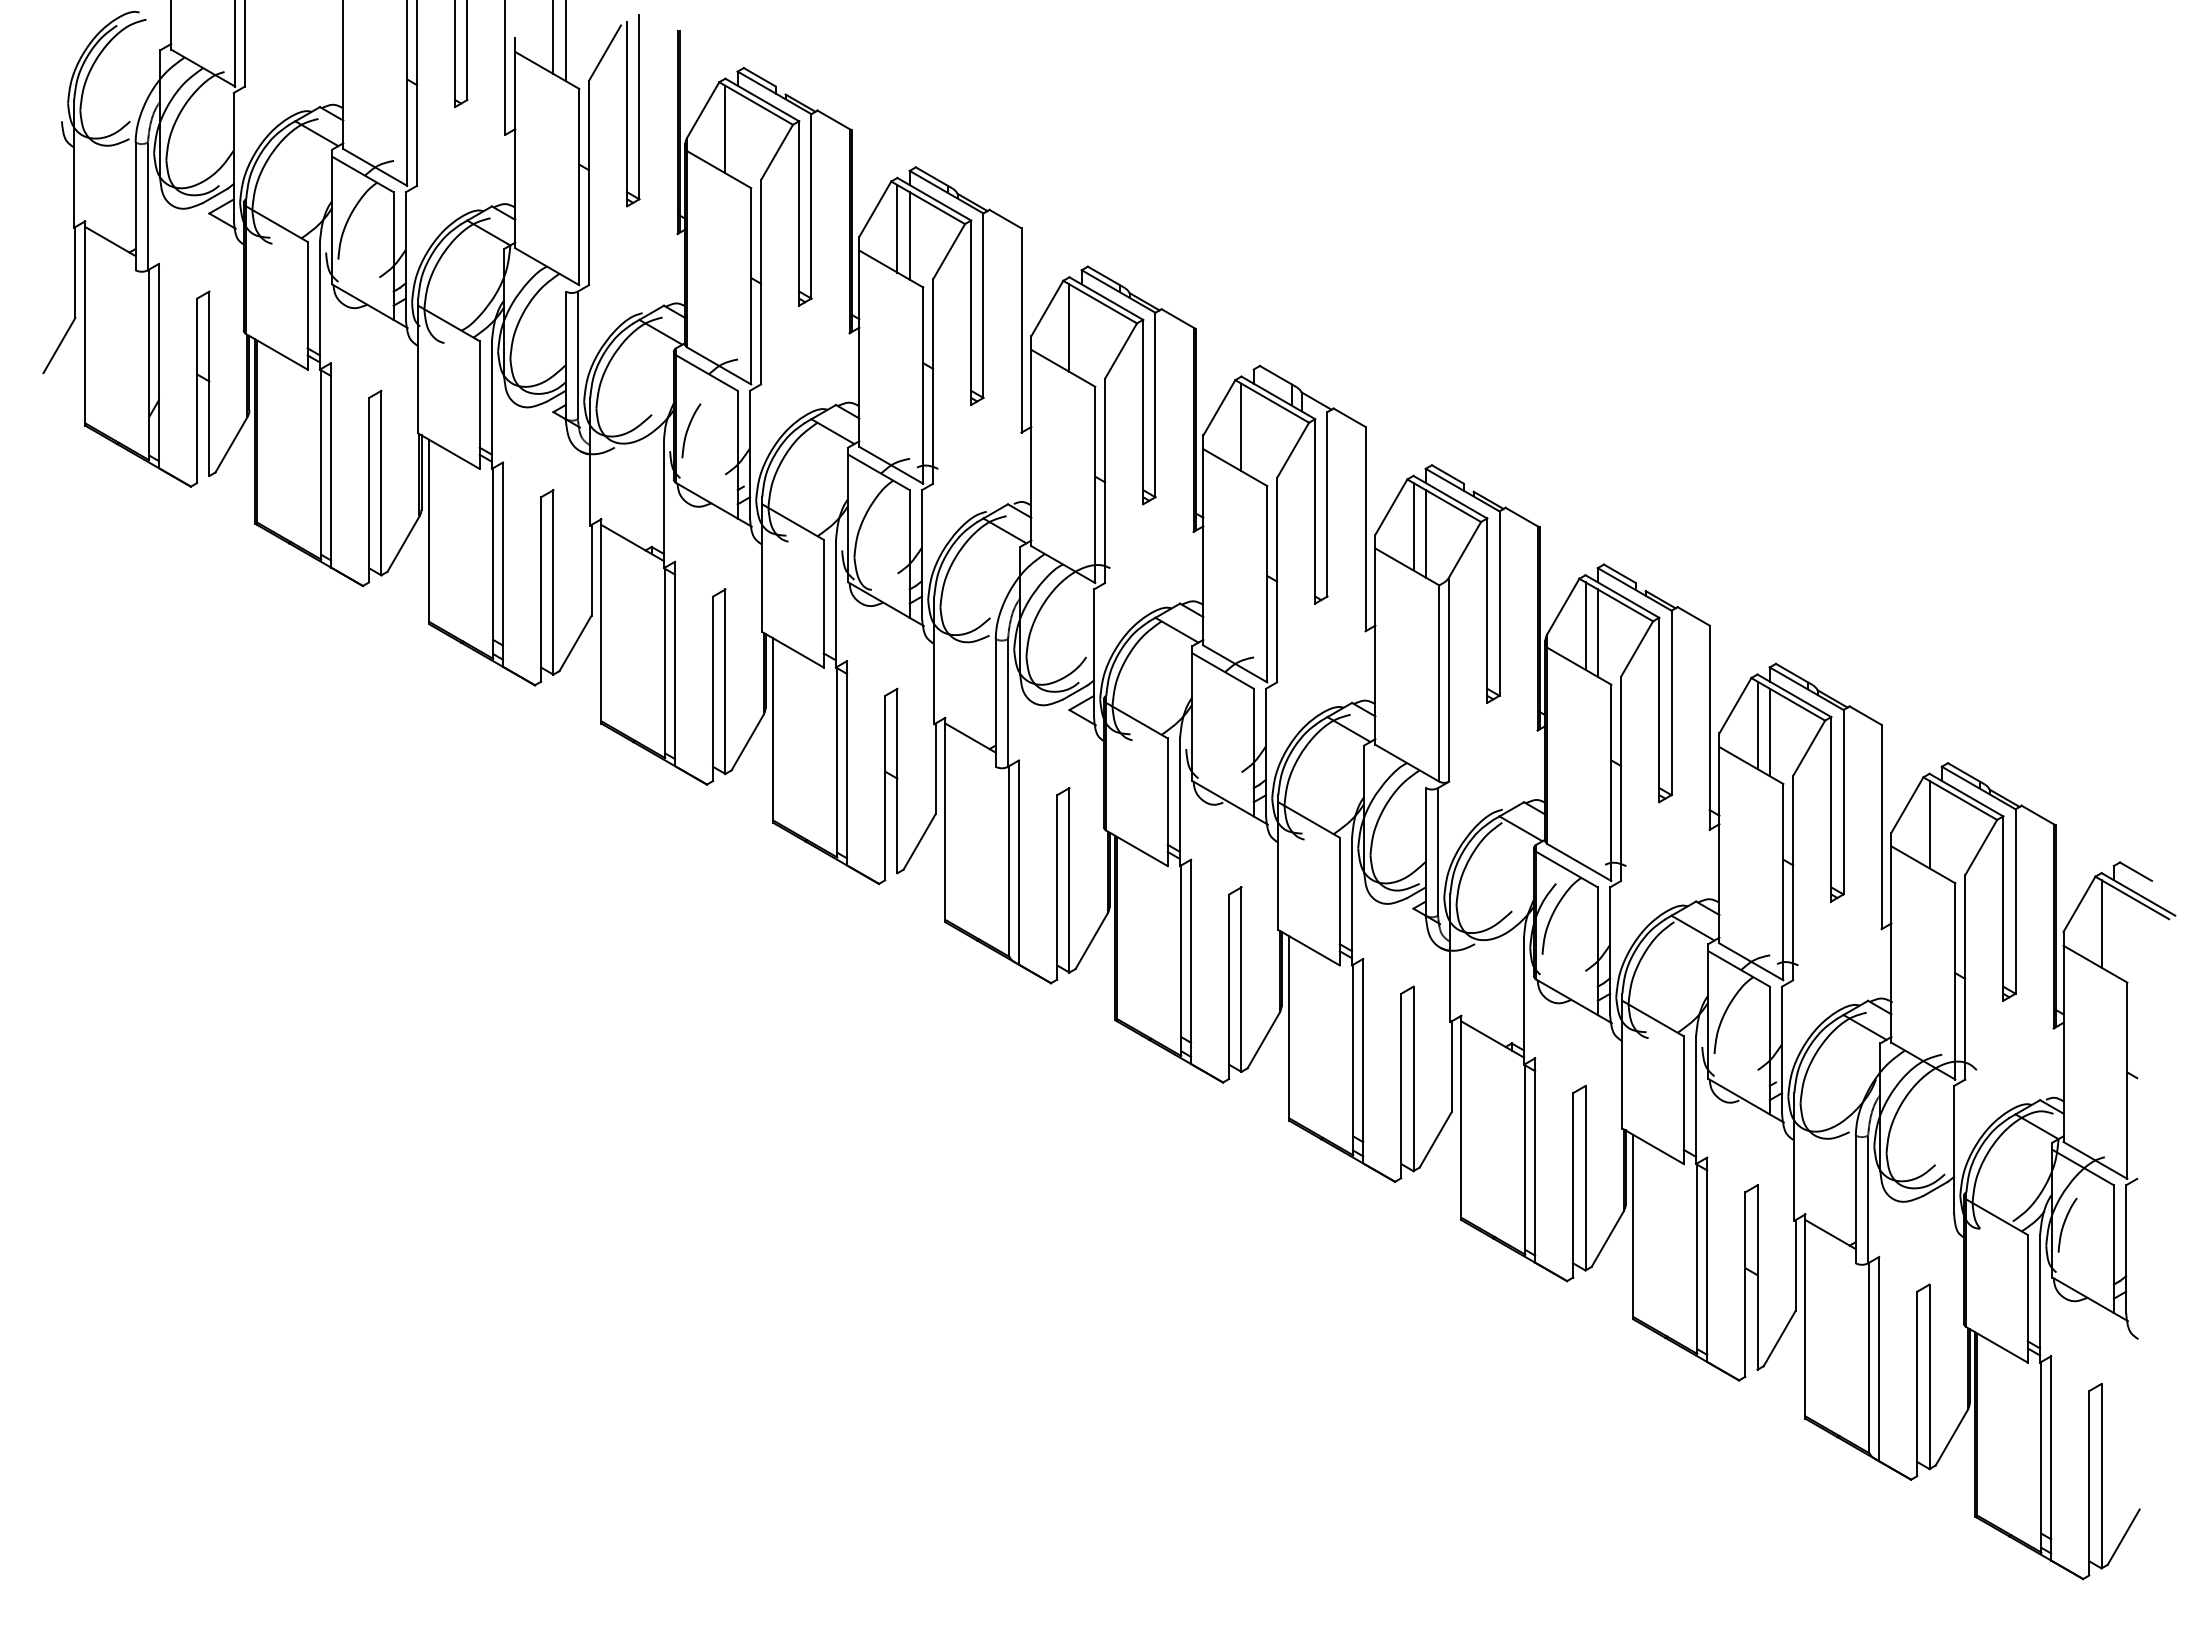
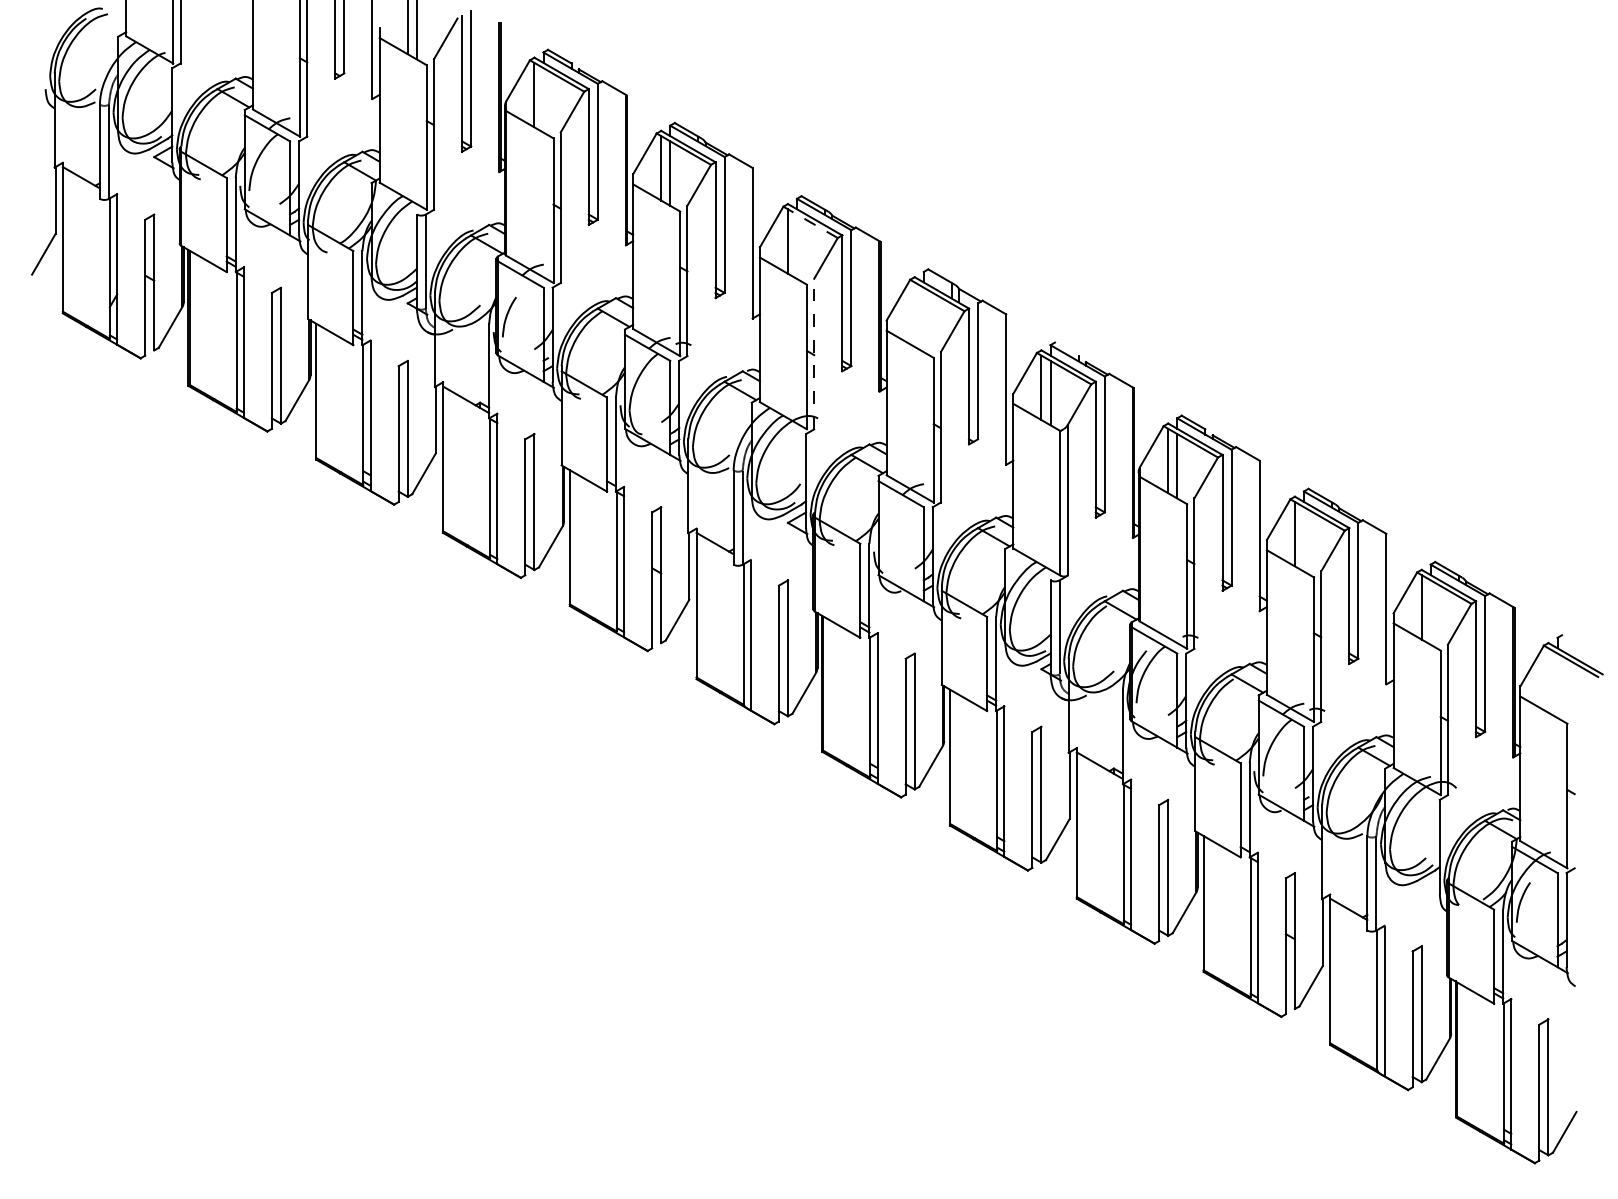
line: (1100, 302) -> (810, 222), solid -> dashed
line: (1241, 427) -> (914, 314), removed
line: (1447, 474) -> (1066, 349), removed
line: (1105, 480) -> (814, 353), solid -> dashed
line: (1769, 732) -> (1303, 539), removed
line: (2135, 871) -> (1573, 641), removed
line: (2101, 923) -> (1548, 680), removed

